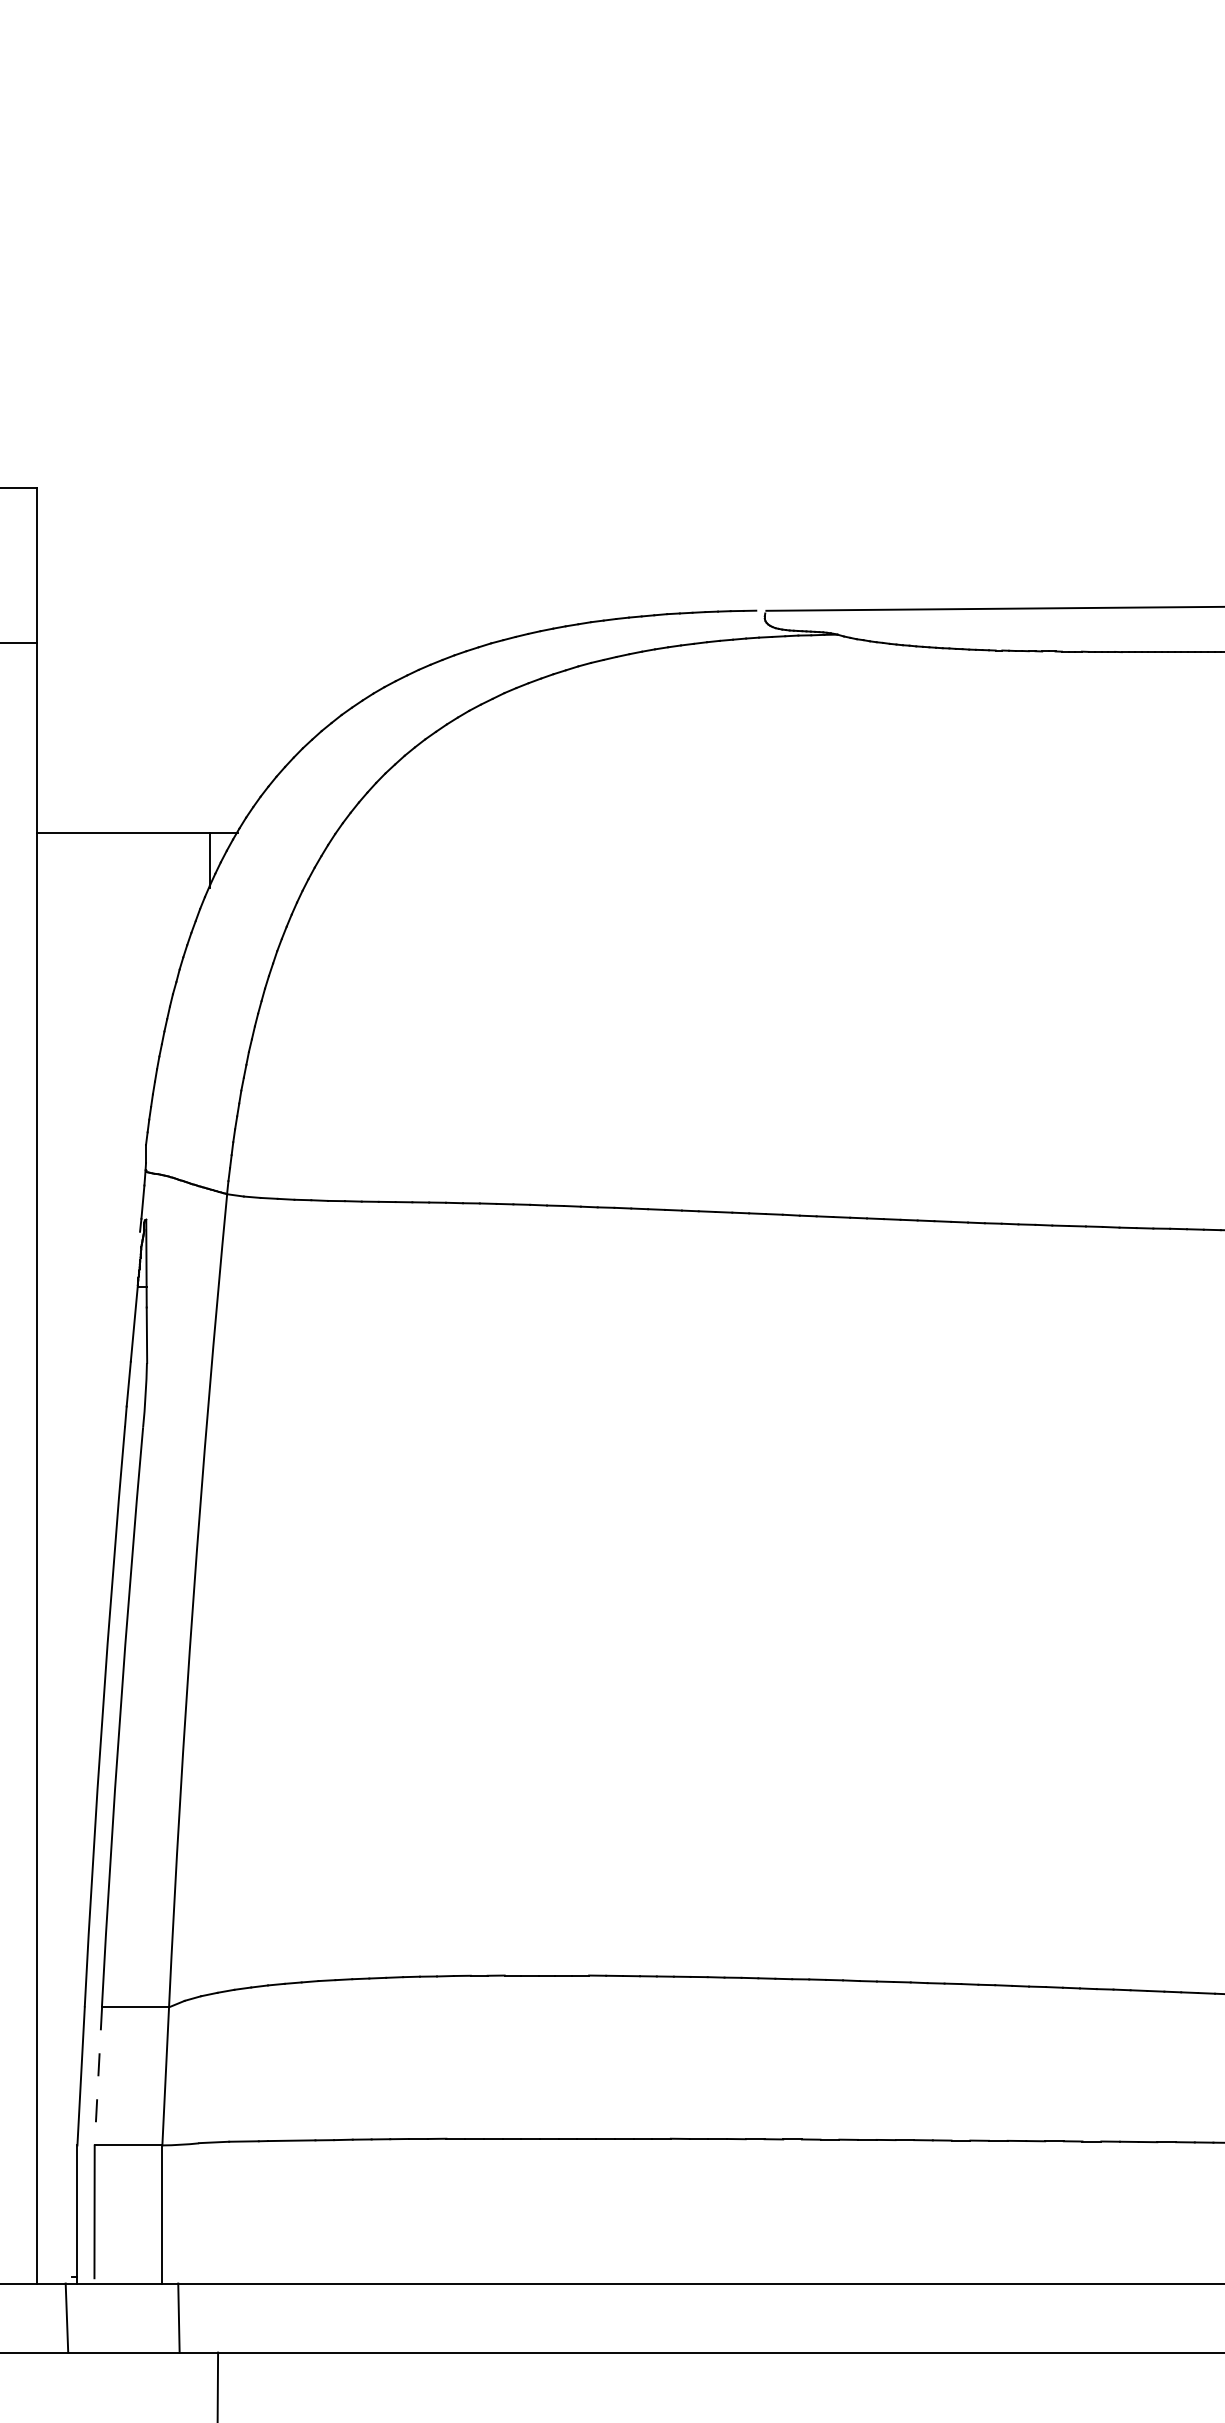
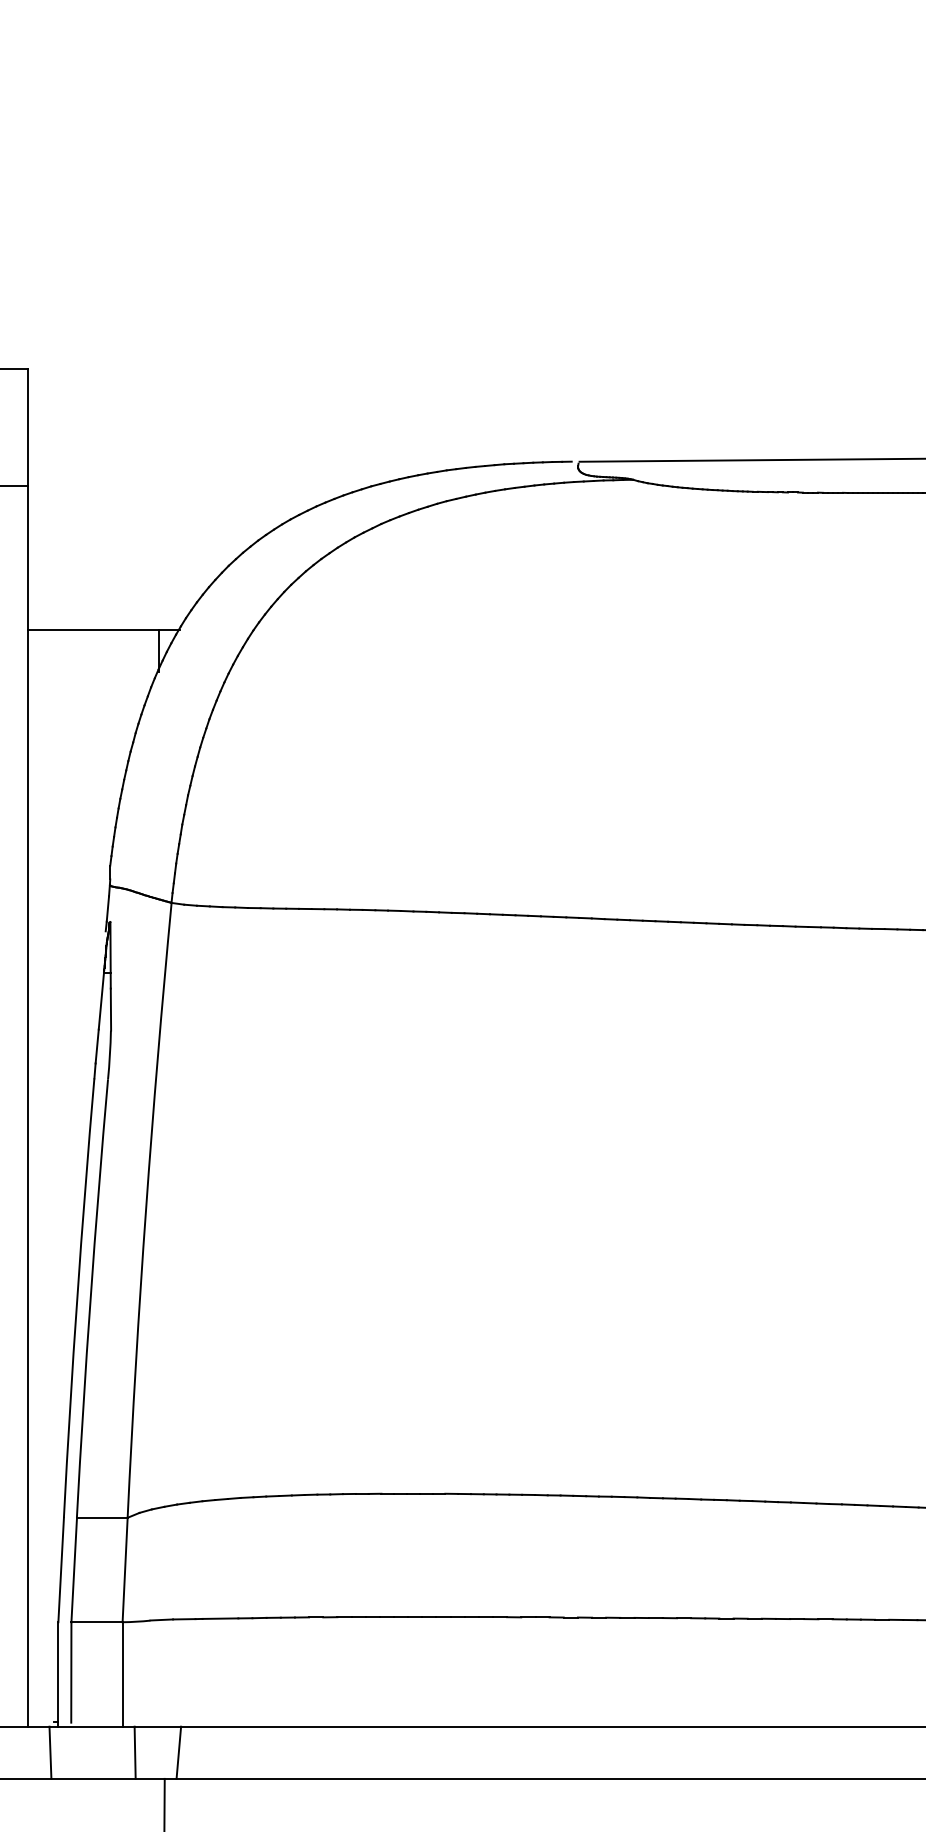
line: (98, 2076) -> (74, 1570), dashed -> solid
line: (236, 2317) -> (178, 1752), added

